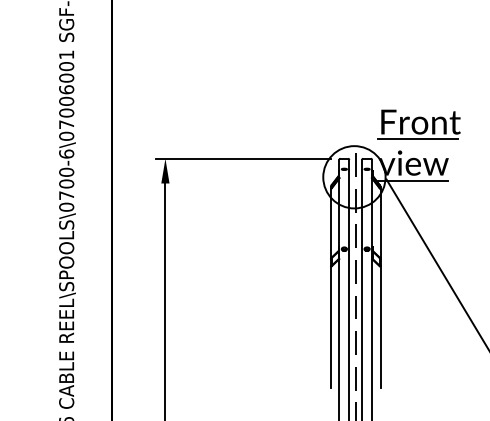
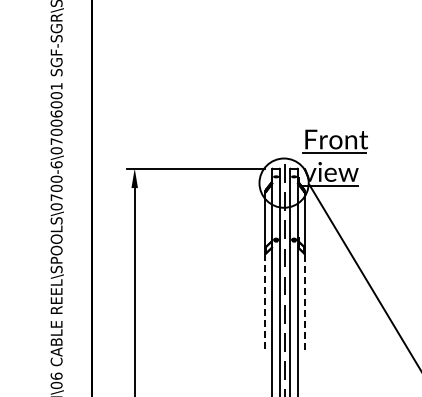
line: (380, 327) -> (304, 301), solid -> dashed
line: (330, 328) -> (265, 302), solid -> dashed

